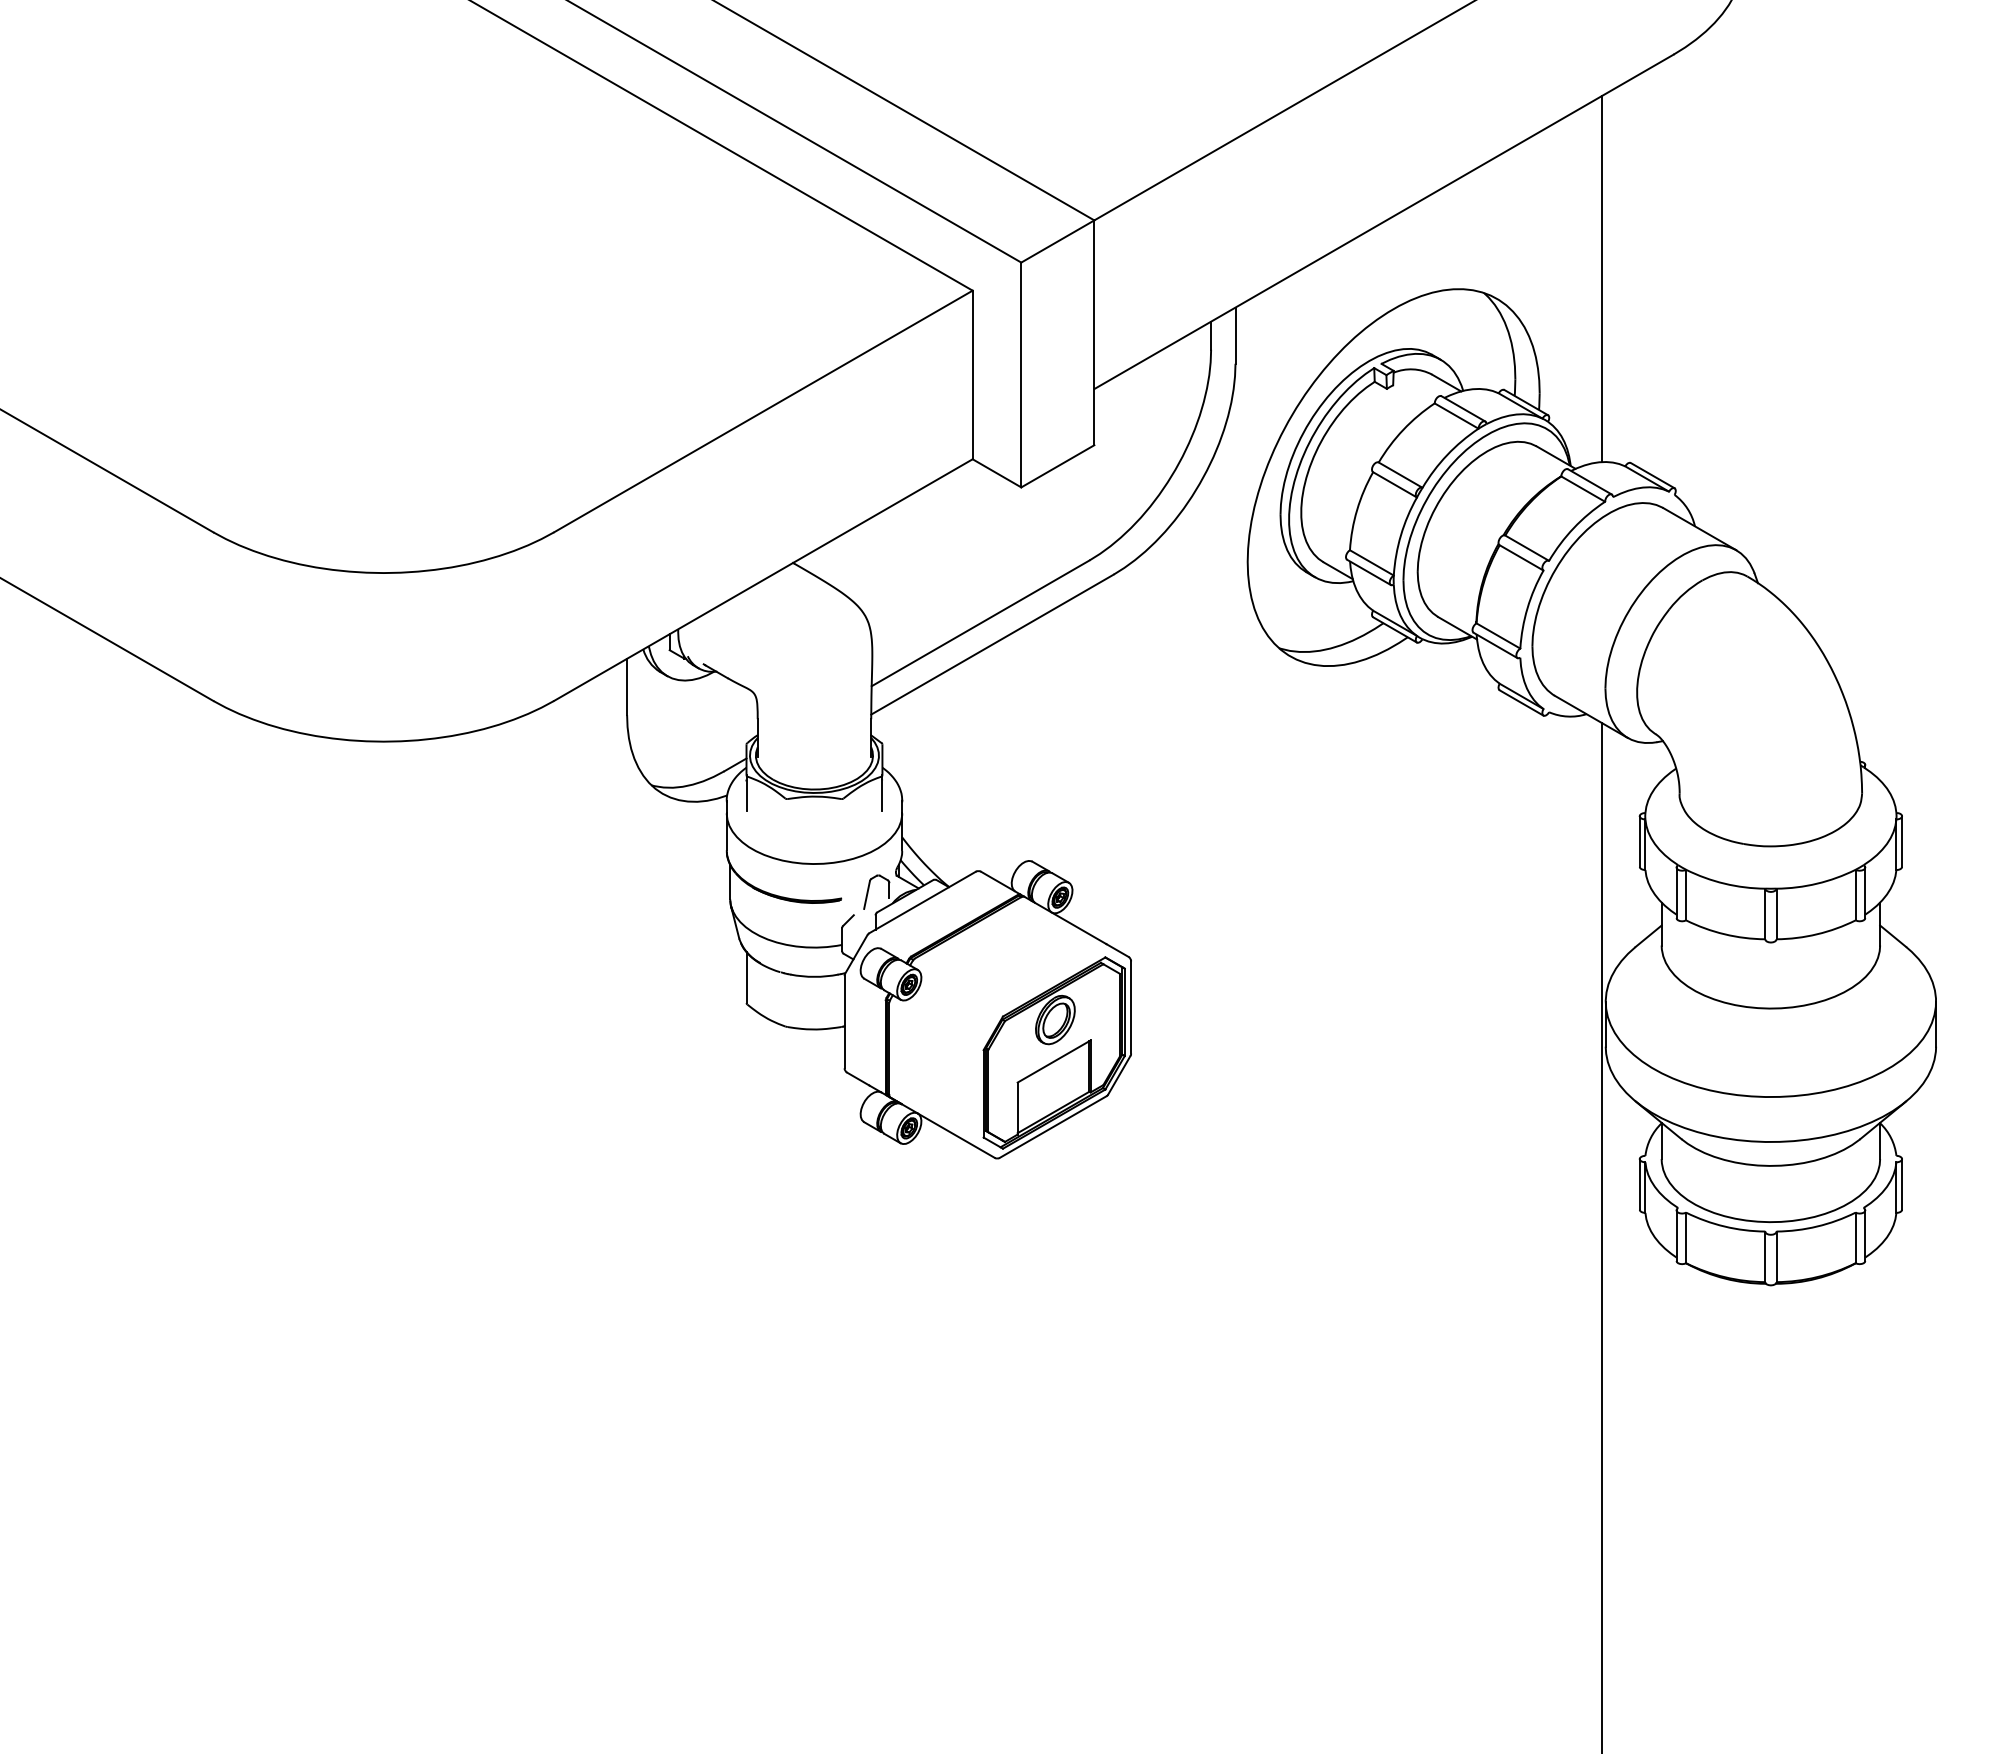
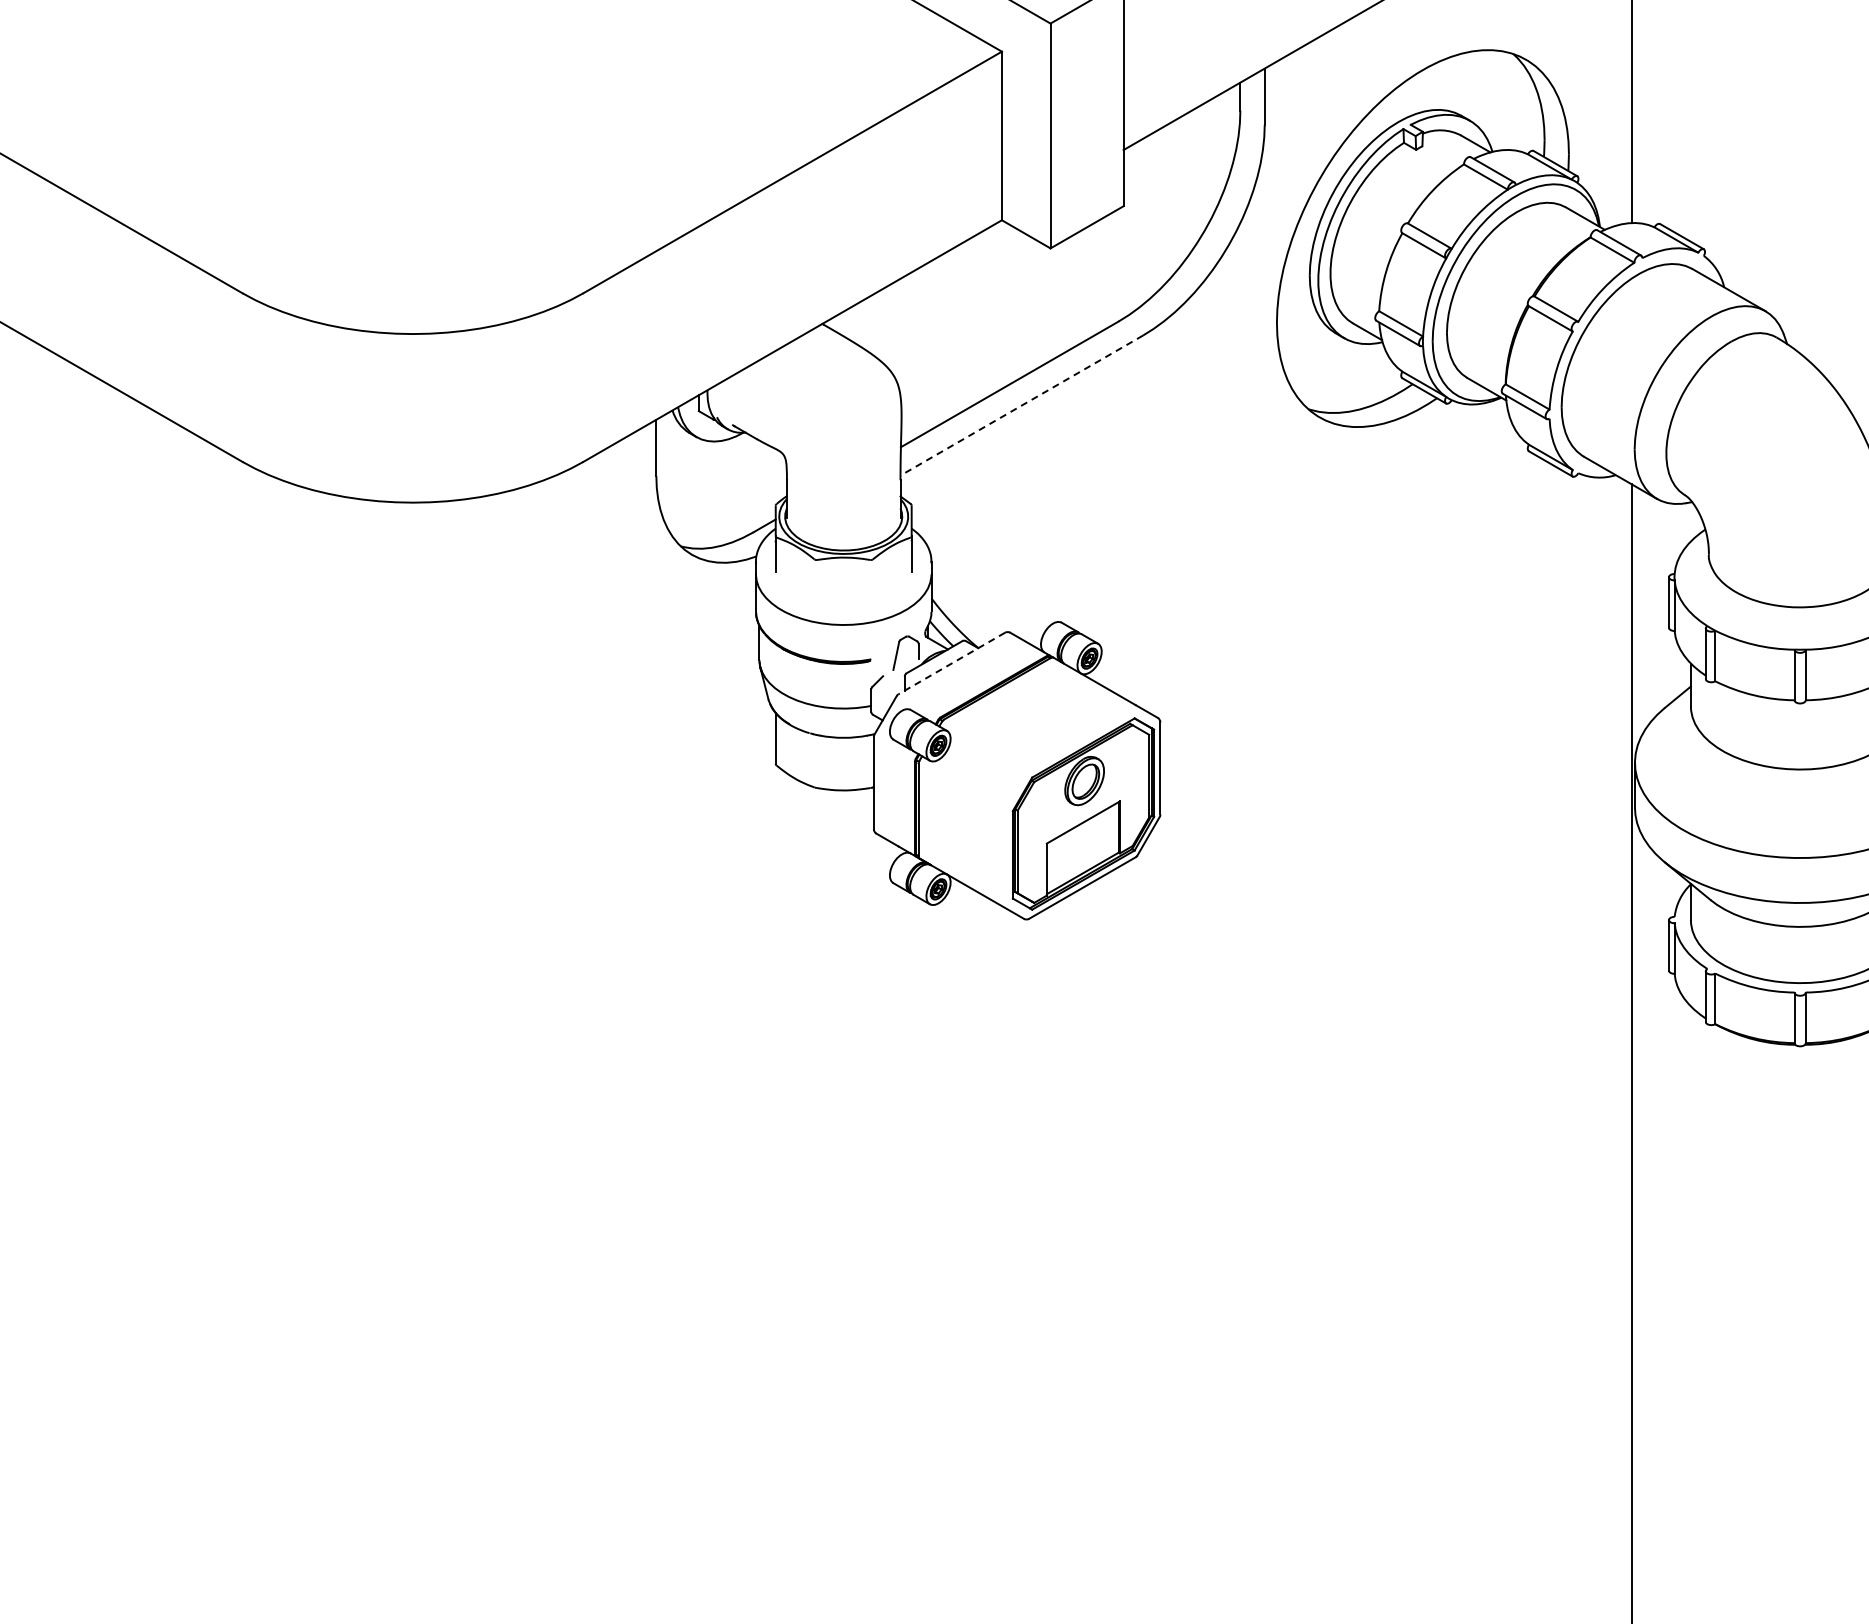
line: (992, 644) -> (1021, 405), solid -> dashed
line: (922, 902) -> (951, 663), solid -> dashed

